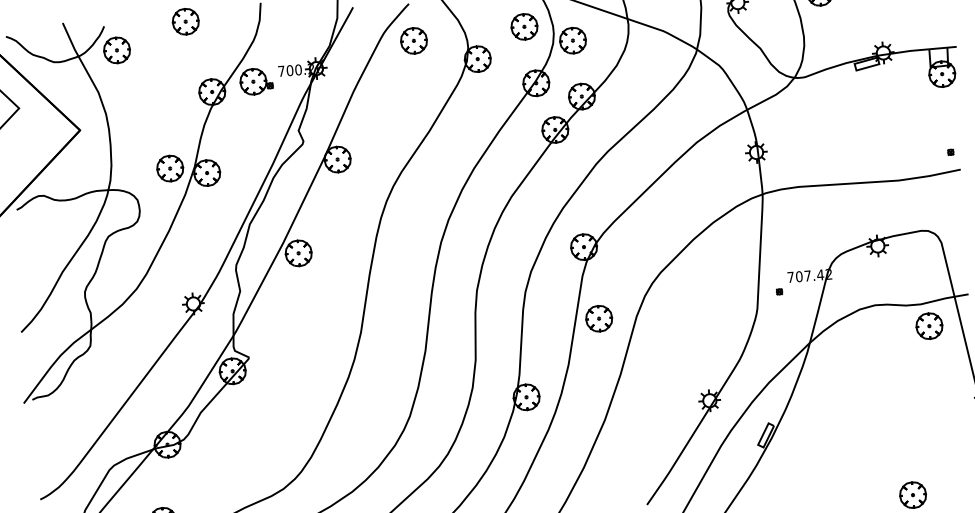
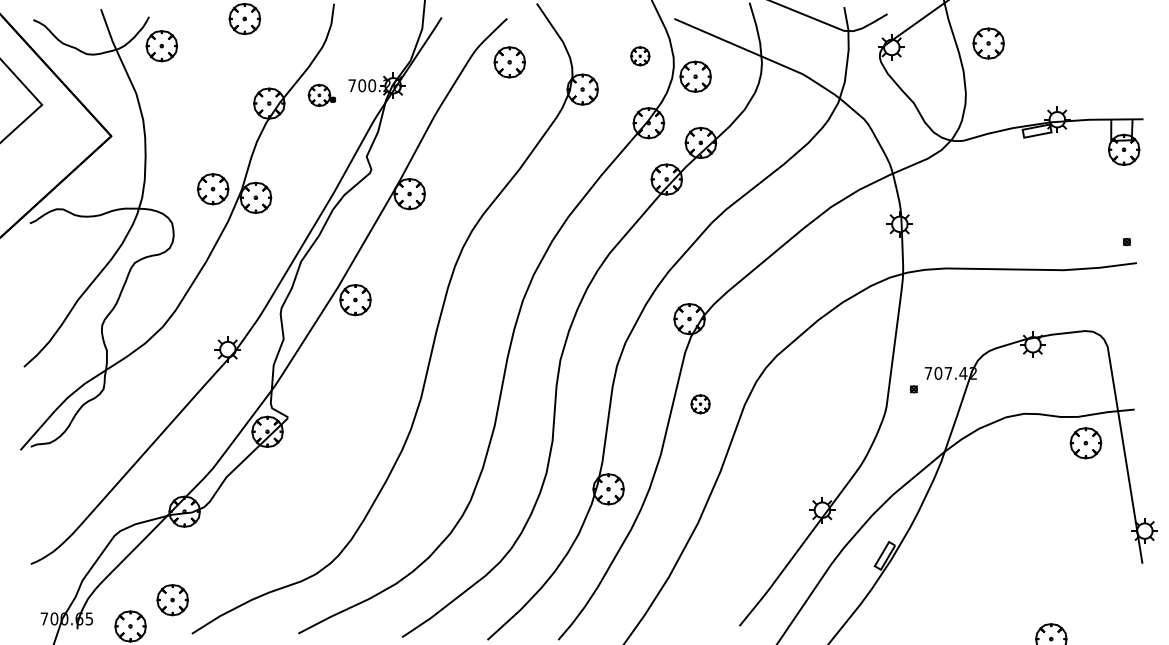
part: (524, 27) -> (640, 56), size x0.6
part: (256, 81) -> (321, 95), size x0.7
part: (599, 319) -> (700, 404), size x0.6

